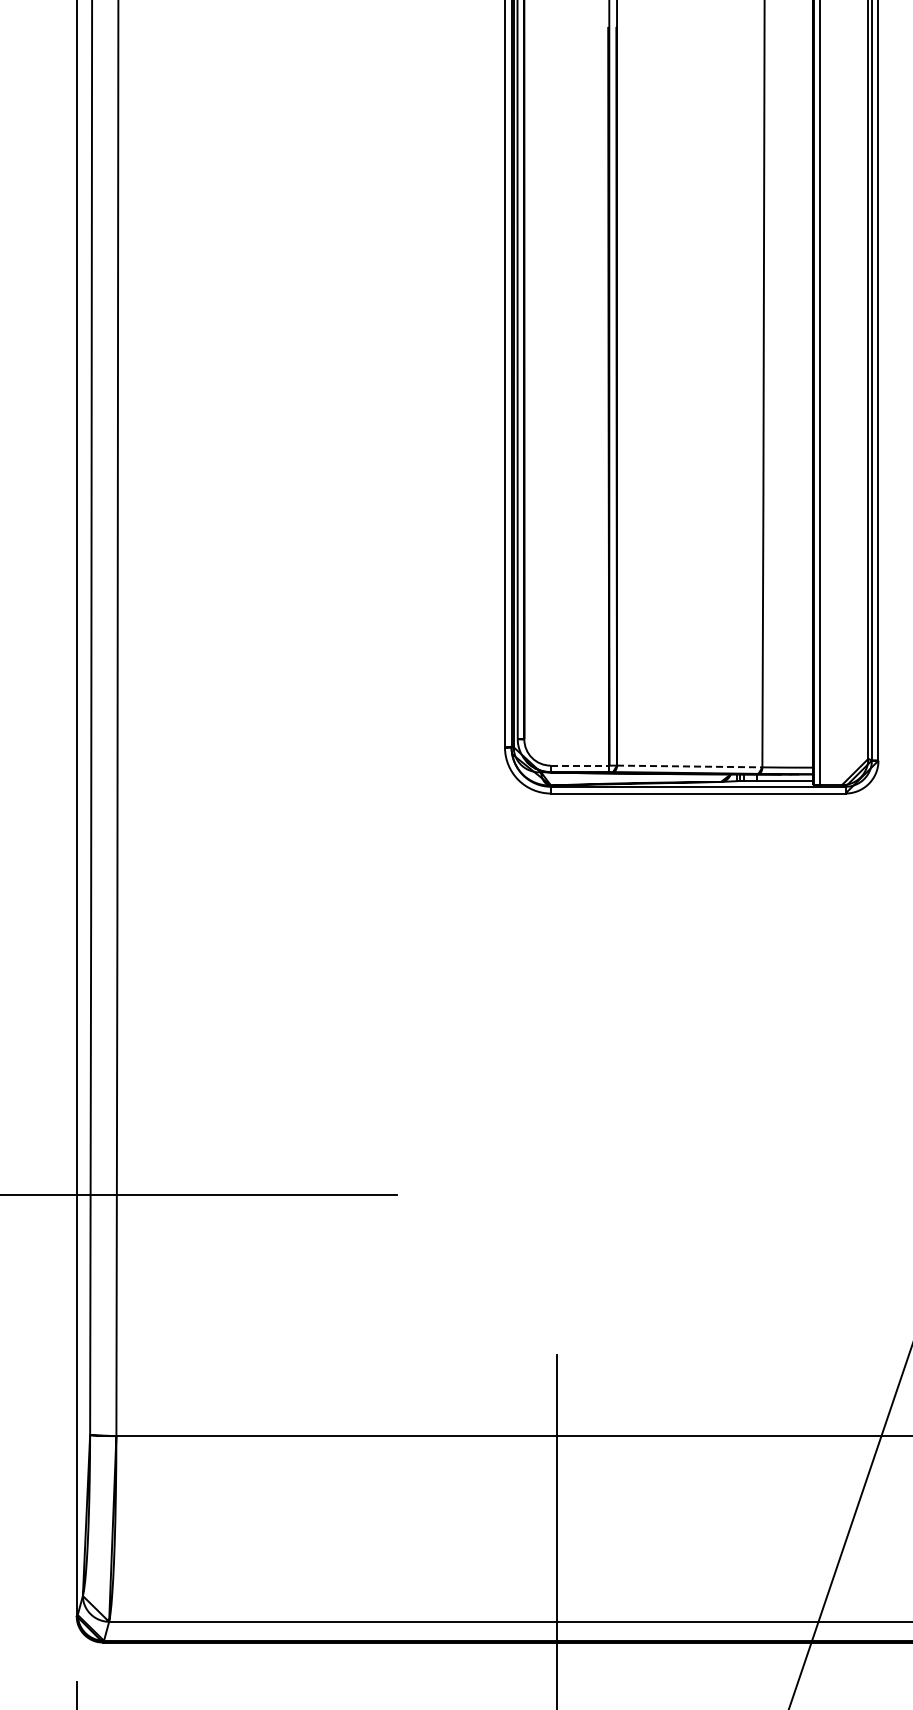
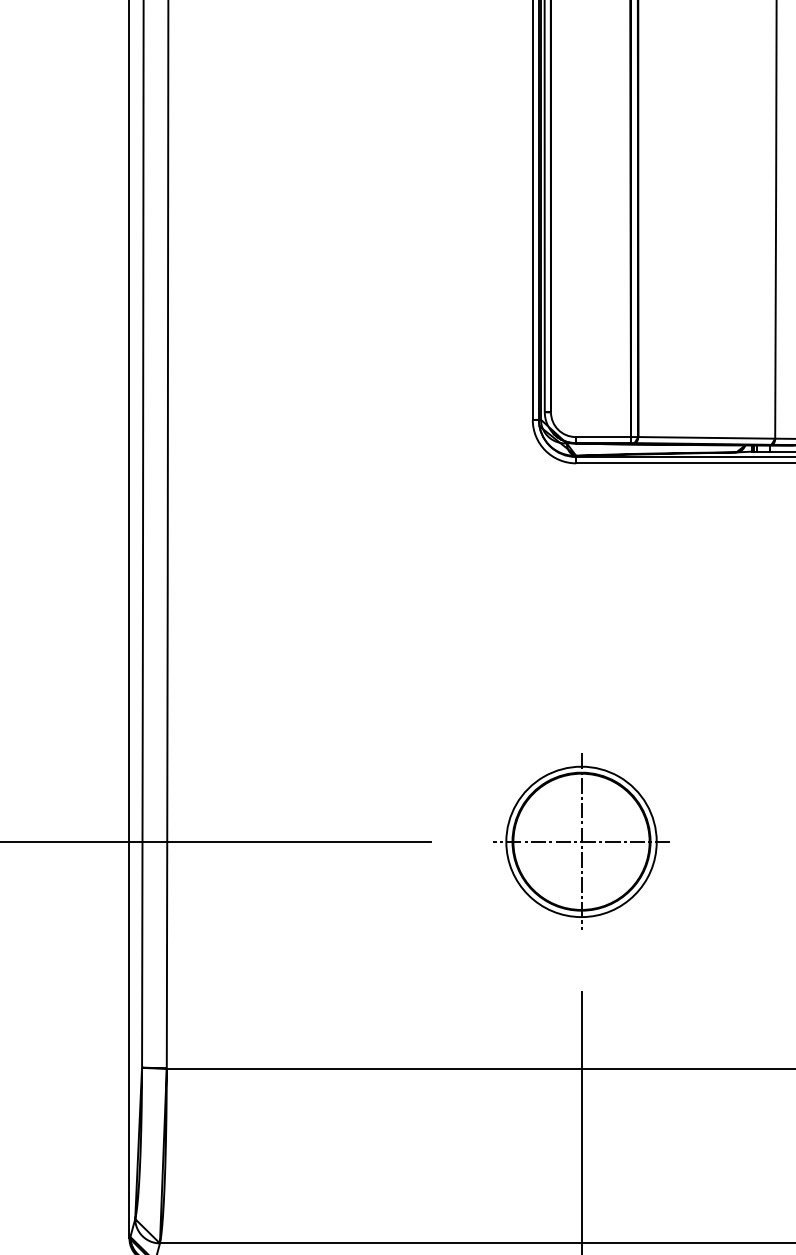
line: (580, 765) -> (603, 436), dashed -> solid
line: (689, 766) -> (706, 437), dashed -> solid
part: (556, 1194) -> (581, 840), added

